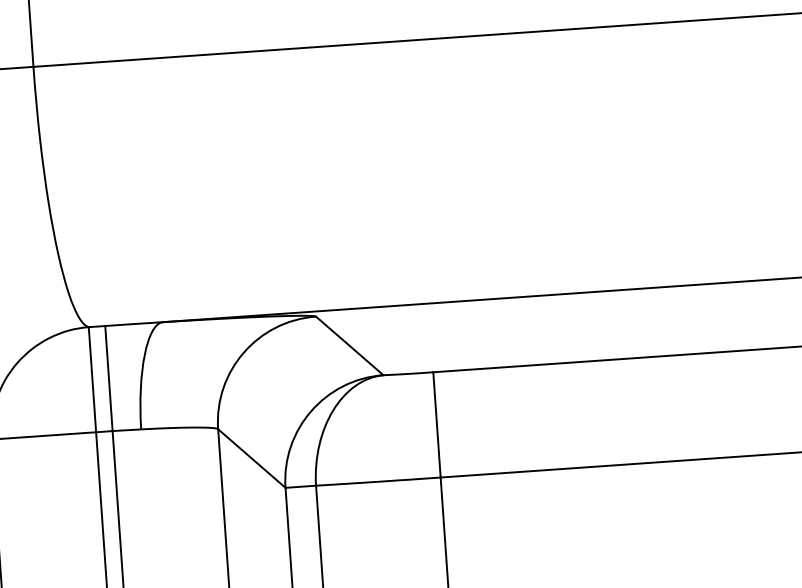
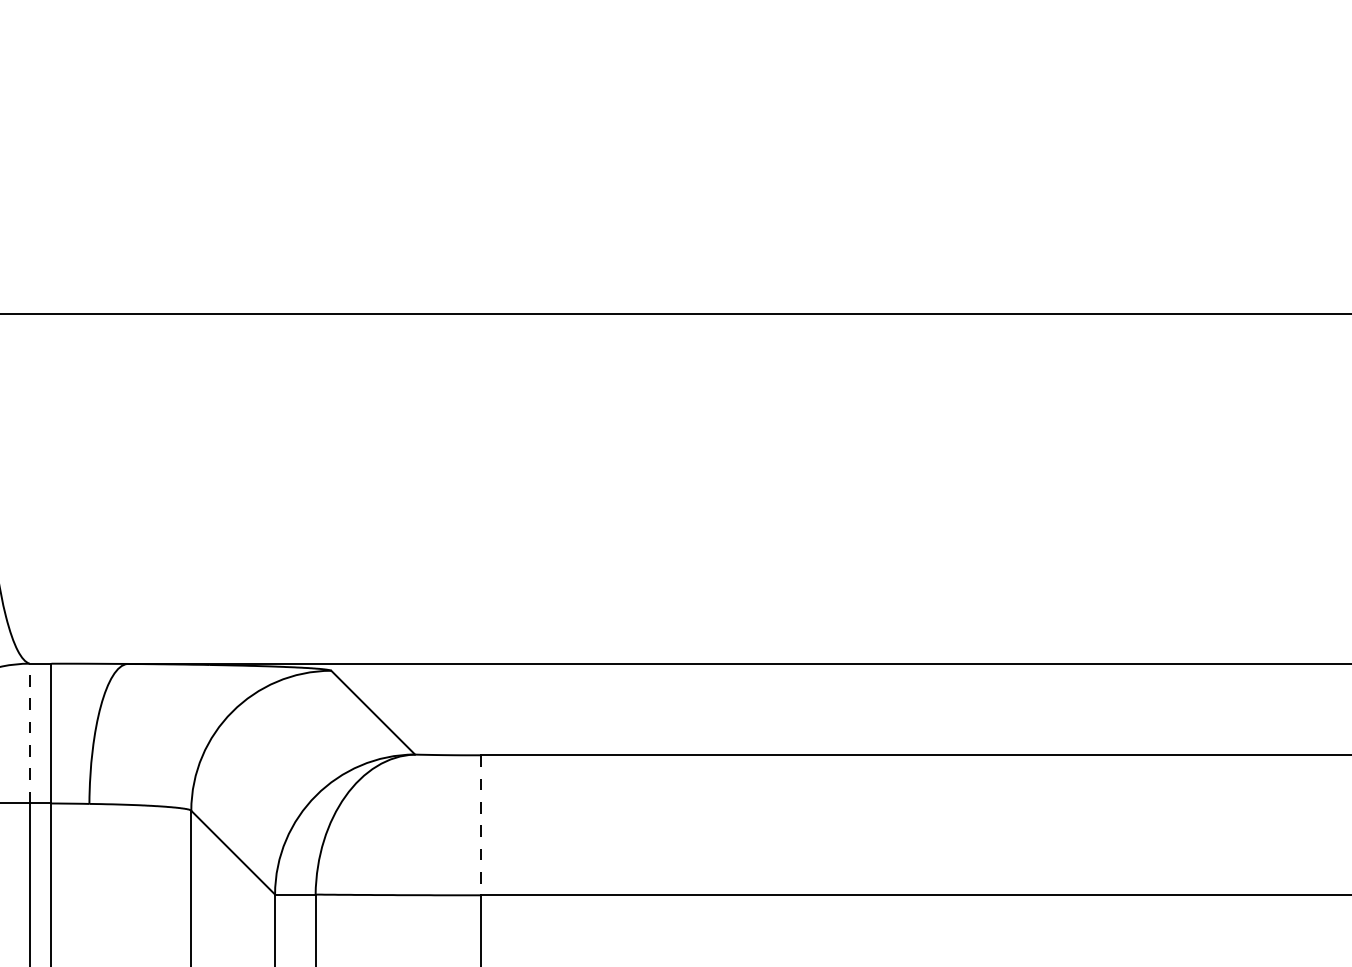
line: (92, 379) -> (29, 733), solid -> dashed
line: (437, 425) -> (481, 825), solid -> dashed

